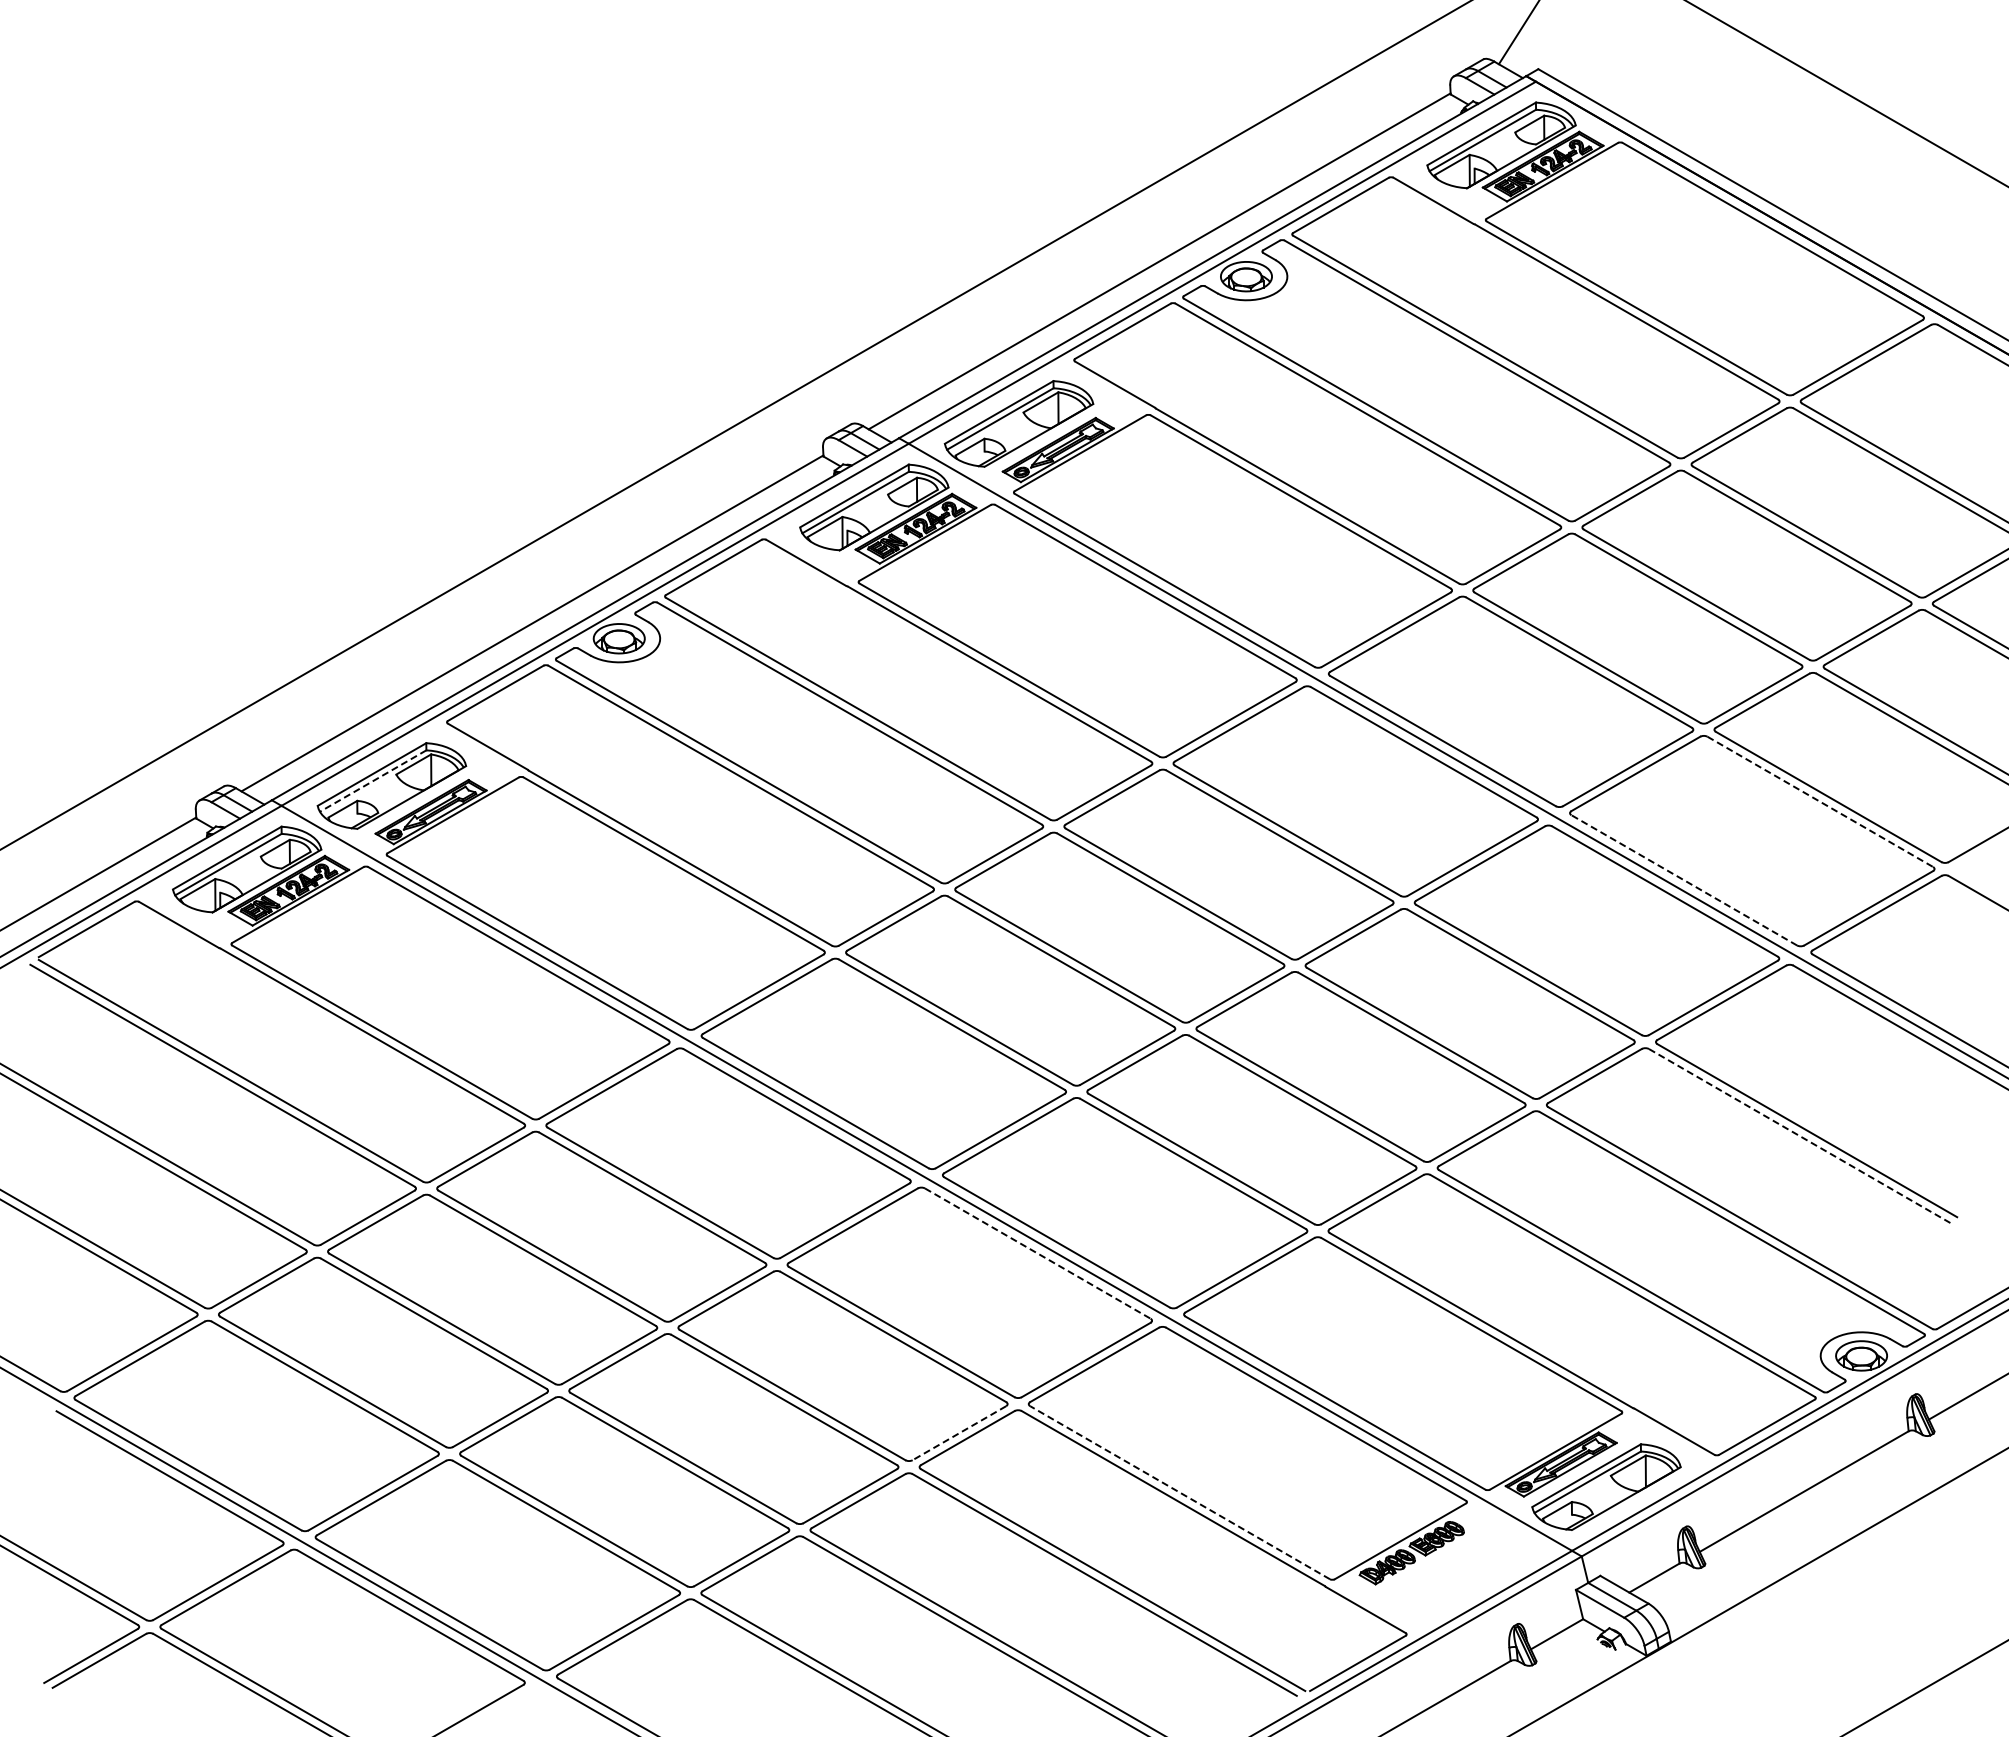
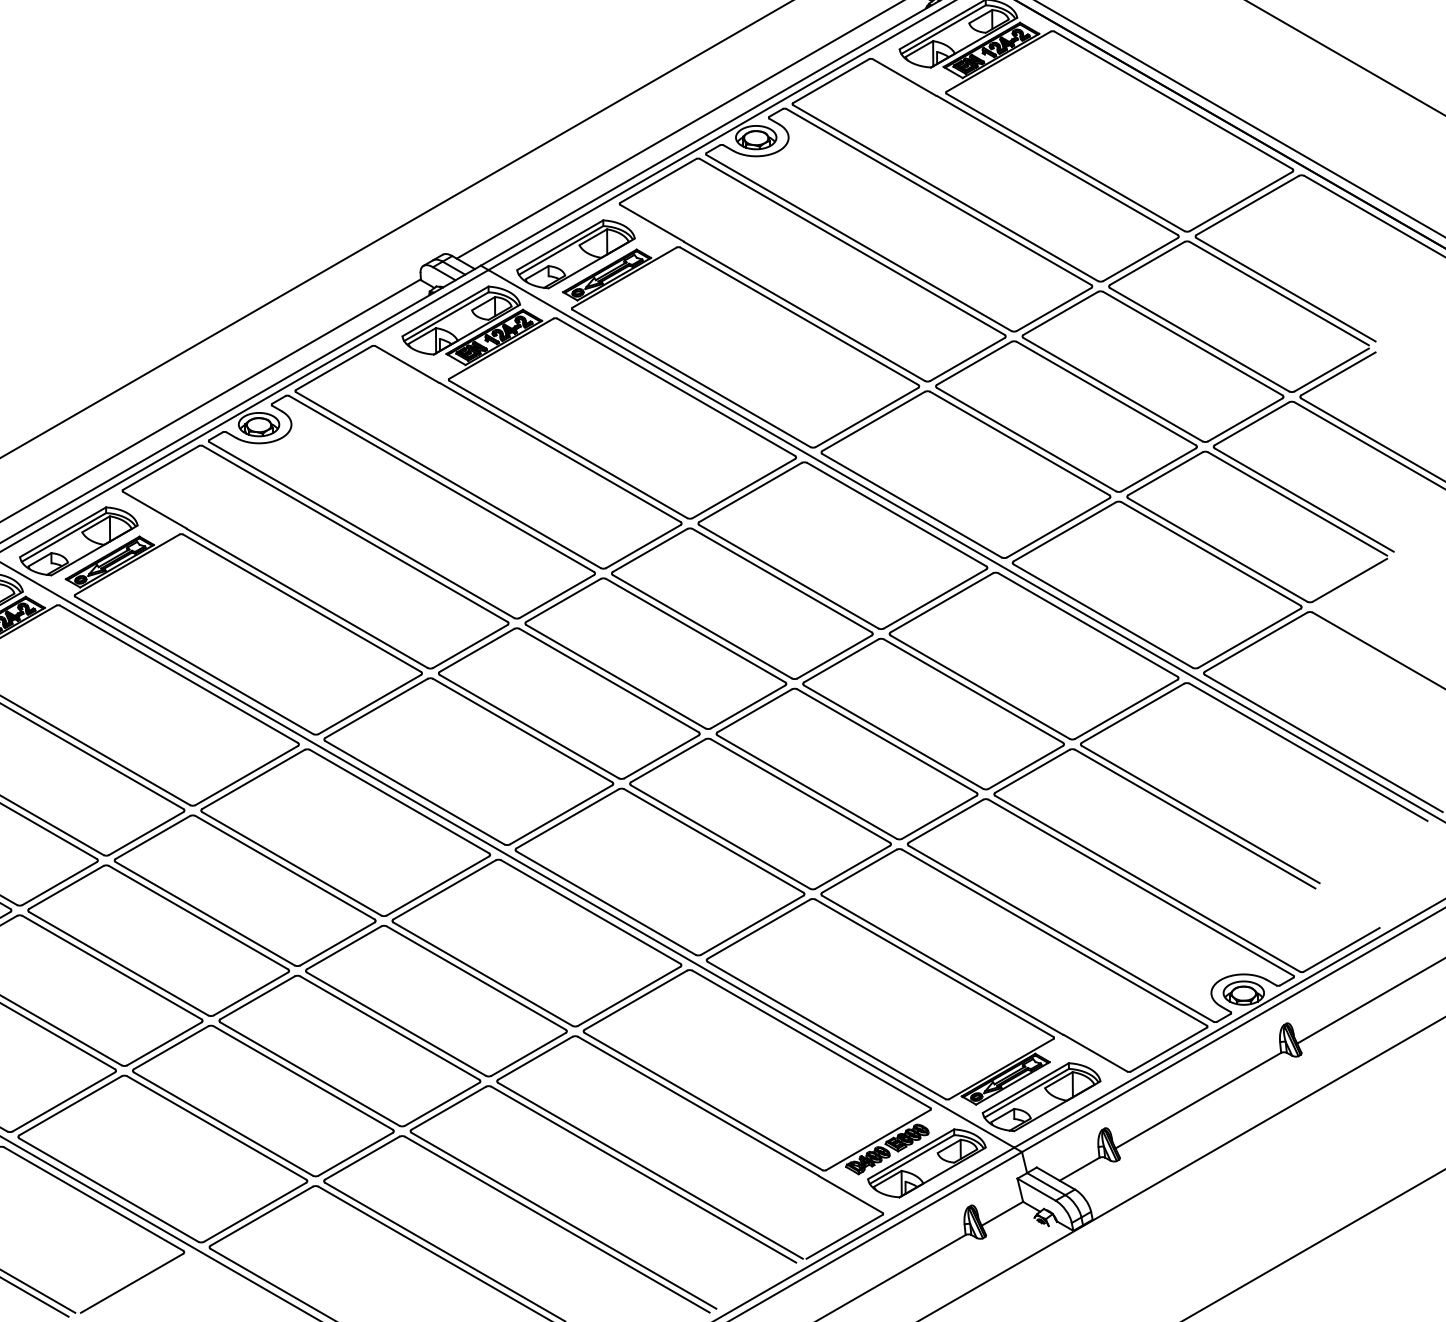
line: (372, 781) -> (63, 537), dashed -> solid
line: (1820, 802) -> (1211, 554), dashed -> solid
line: (1683, 880) -> (1102, 616), dashed -> solid
line: (1800, 1136) -> (1195, 819), dashed -> solid
line: (1038, 1253) -> (591, 911), dashed -> solid
line: (959, 1433) -> (528, 1054), dashed -> solid
line: (1179, 1492) -> (703, 1101), dashed -> solid
part: (1461, 1570) -> (926, 1163), added

